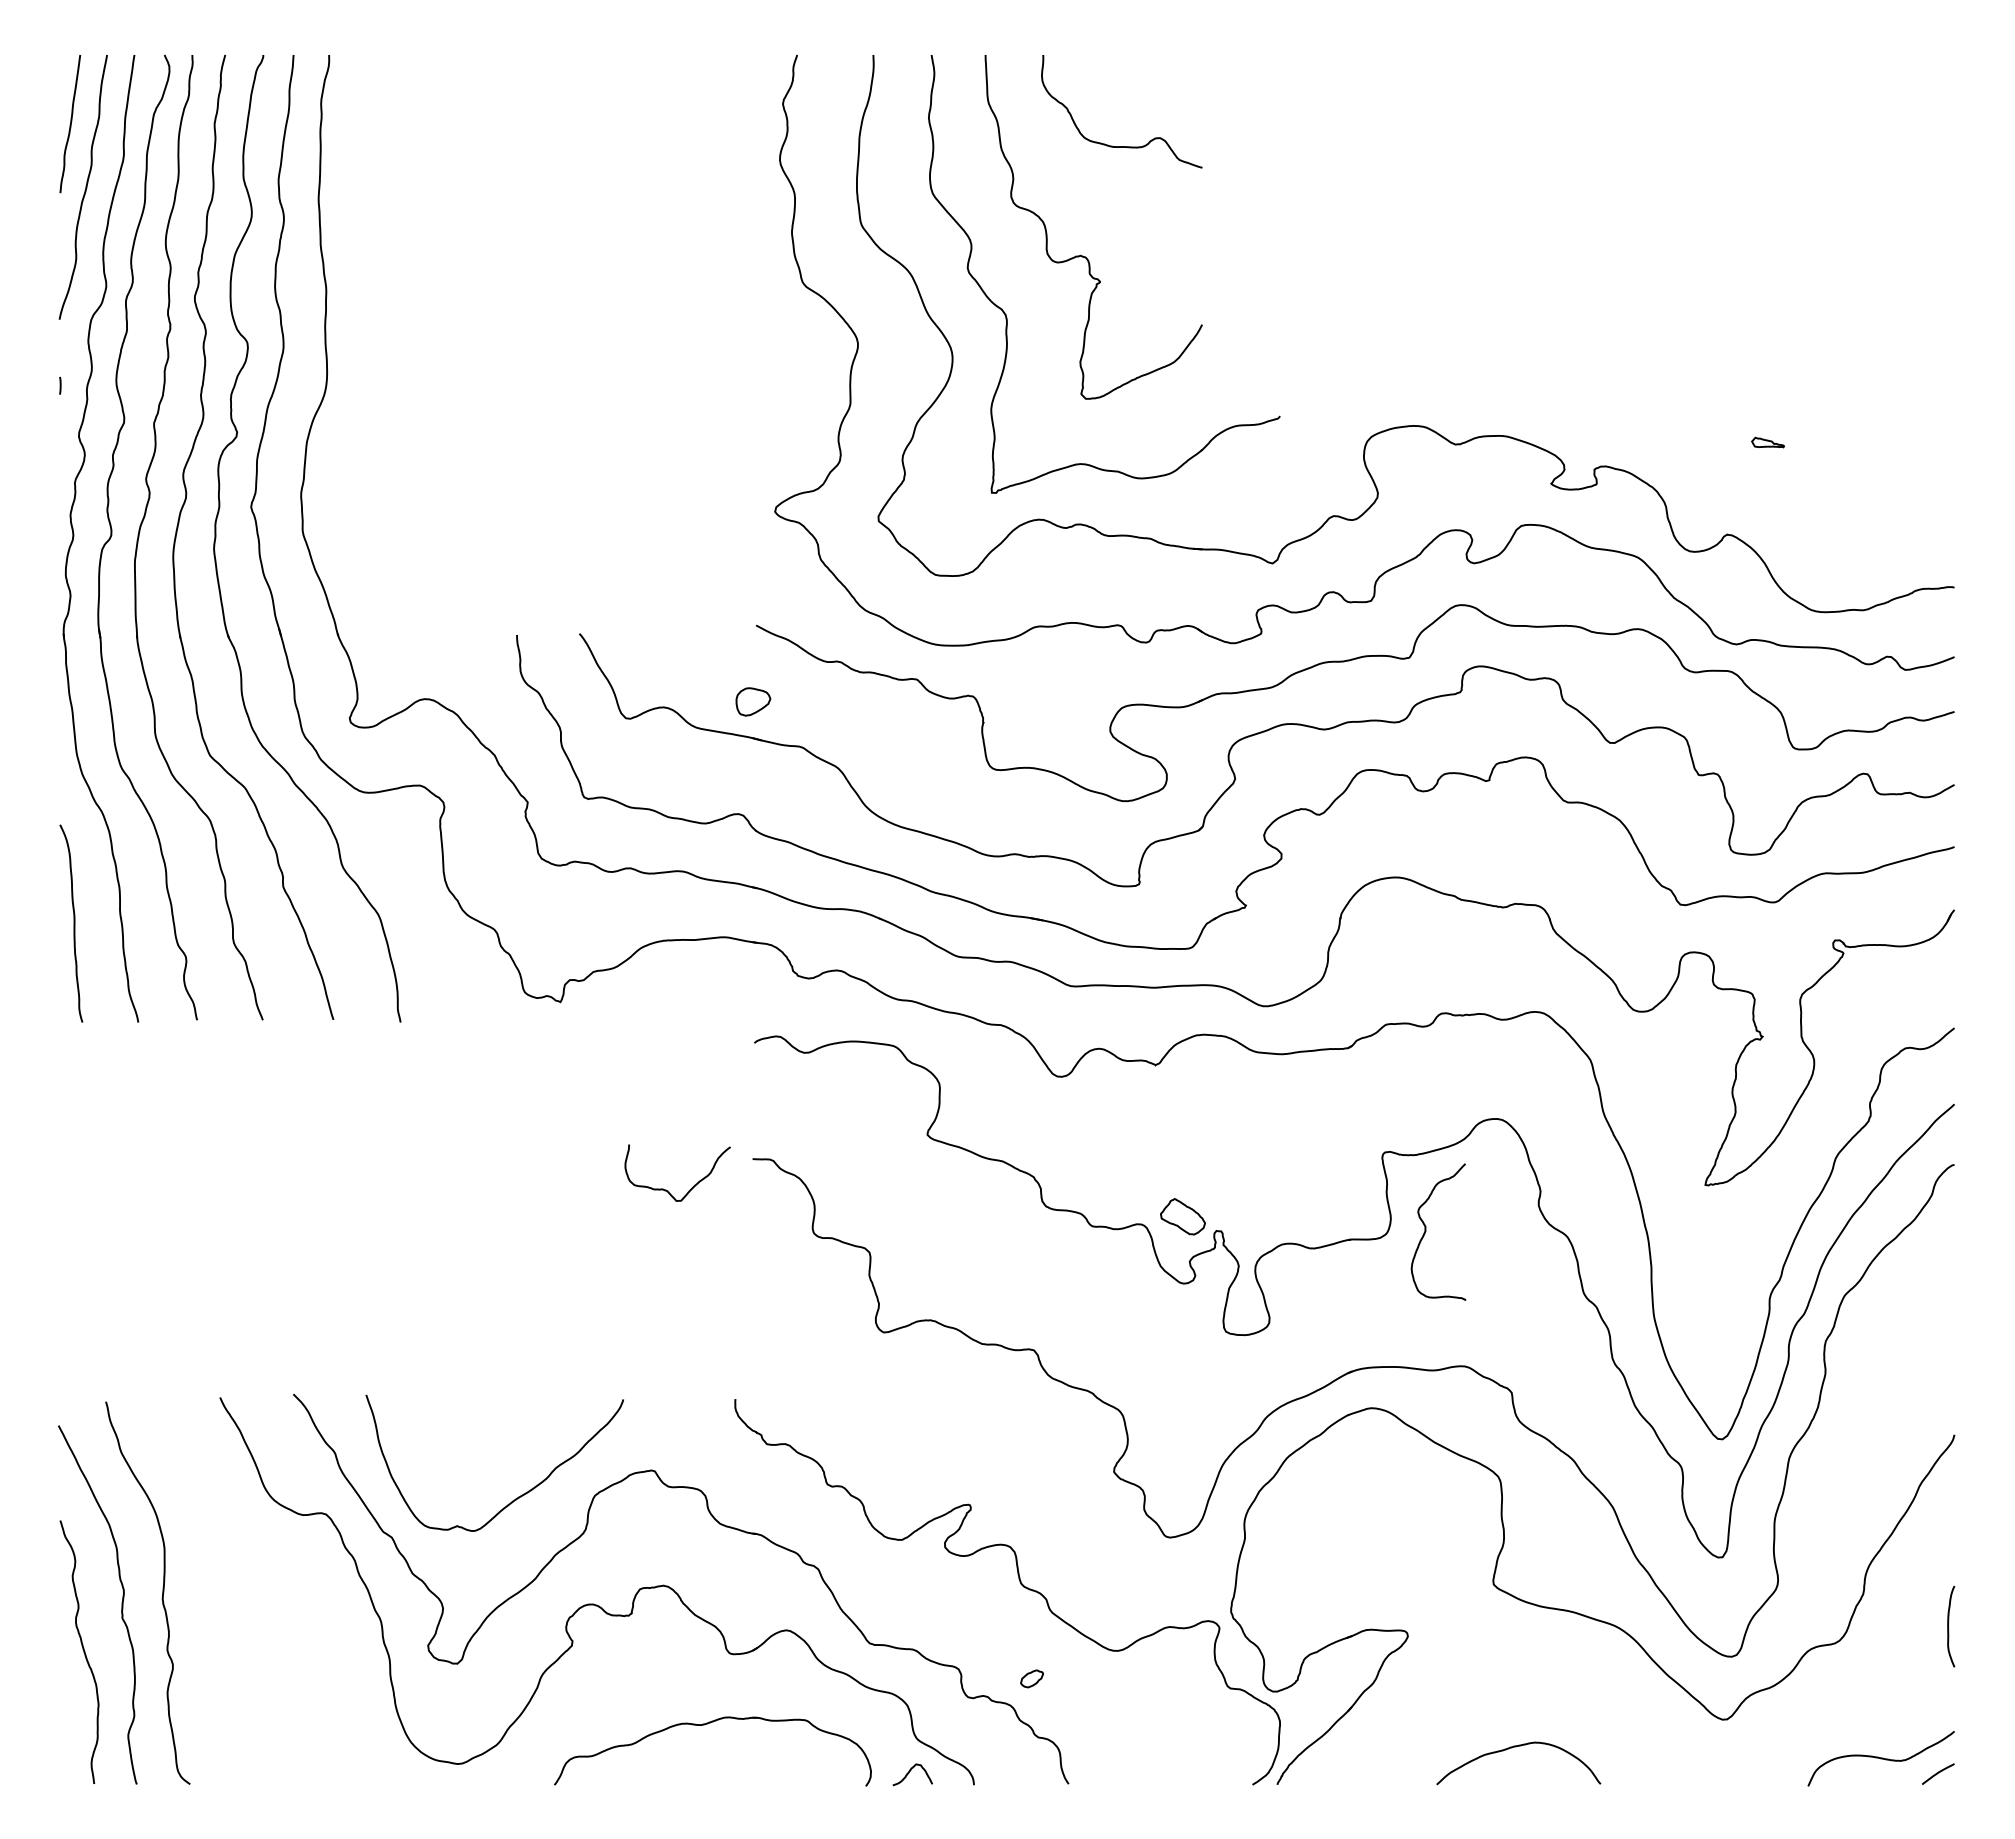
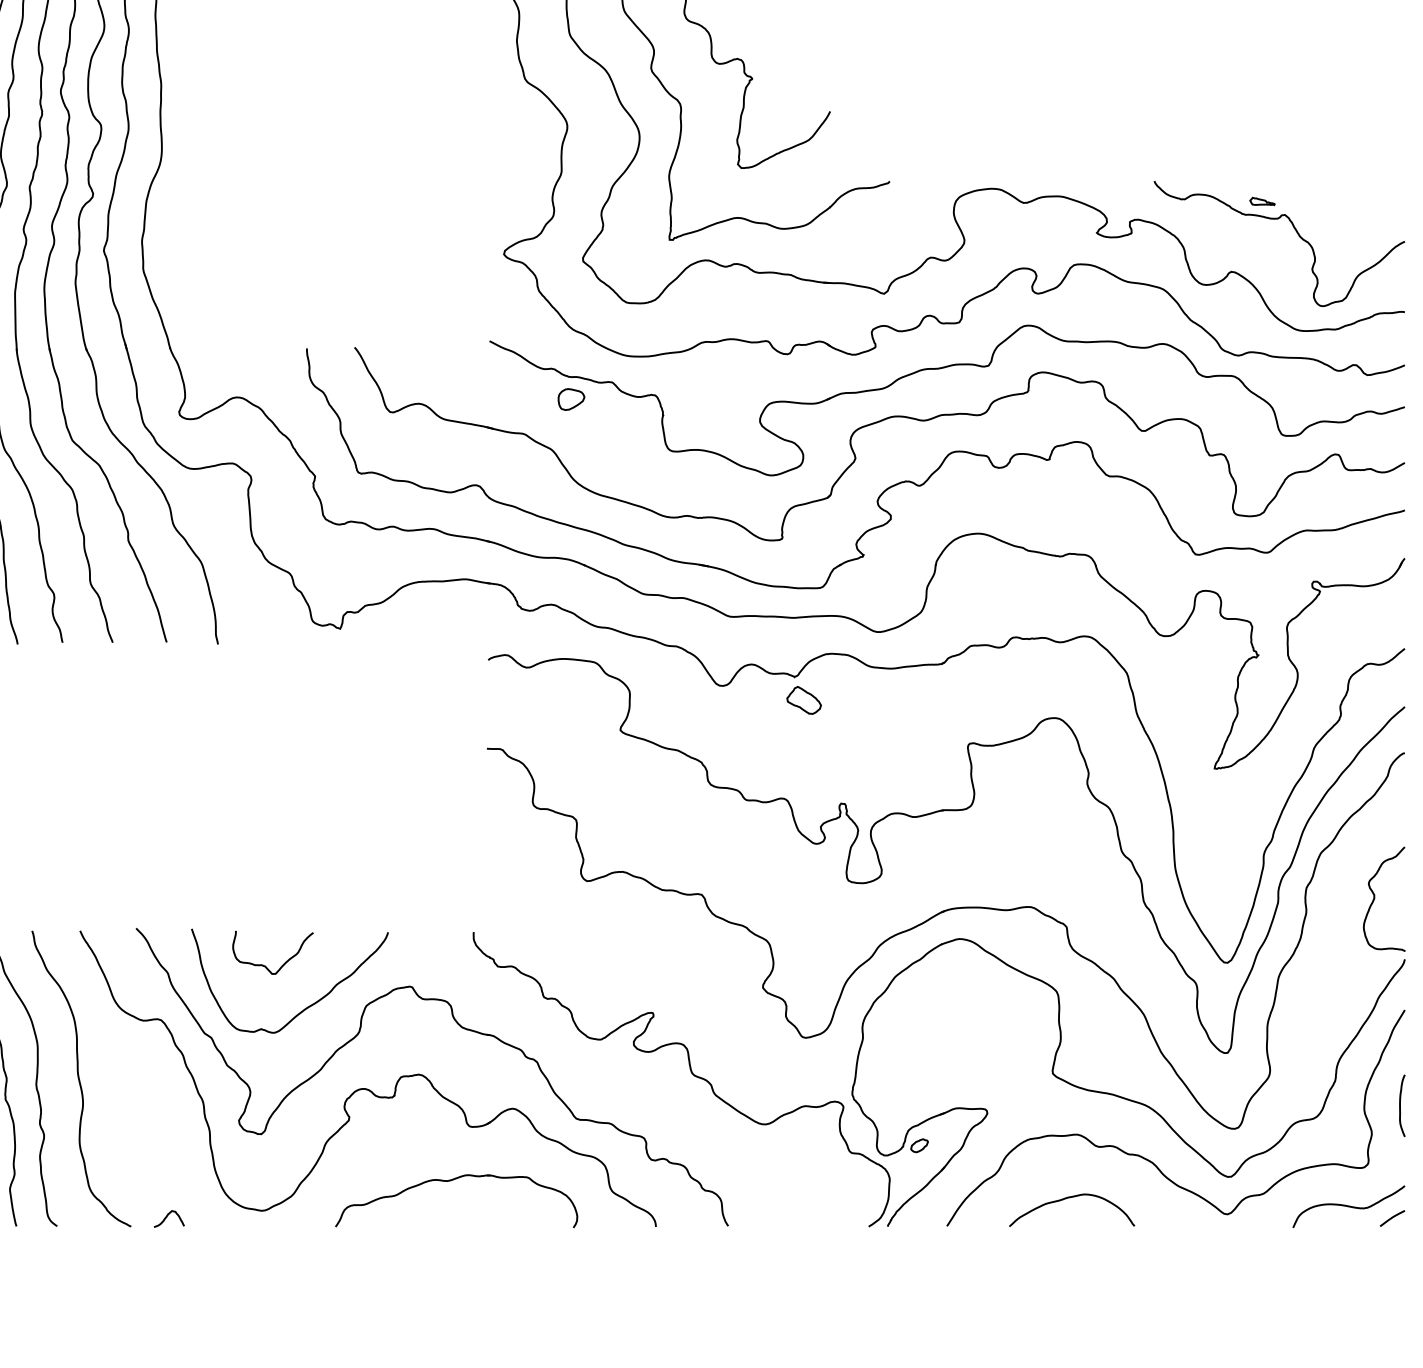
curve: (1811, 481) -> (1295, 231), added
part: (753, 701) -> (571, 399), moved
curve: (668, 1190) -> (266, 965), moved
part: (1182, 1216) -> (803, 700), moved
curve: (1426, 1231) -> (1375, 898), moved
curve: (219, 1591) -> (79, 1079), added
part: (1031, 1678) -> (919, 1145), moved
curve: (1623, 1699) -> (1152, 1161), added
curve: (909, 1773) -> (166, 1218), moved

